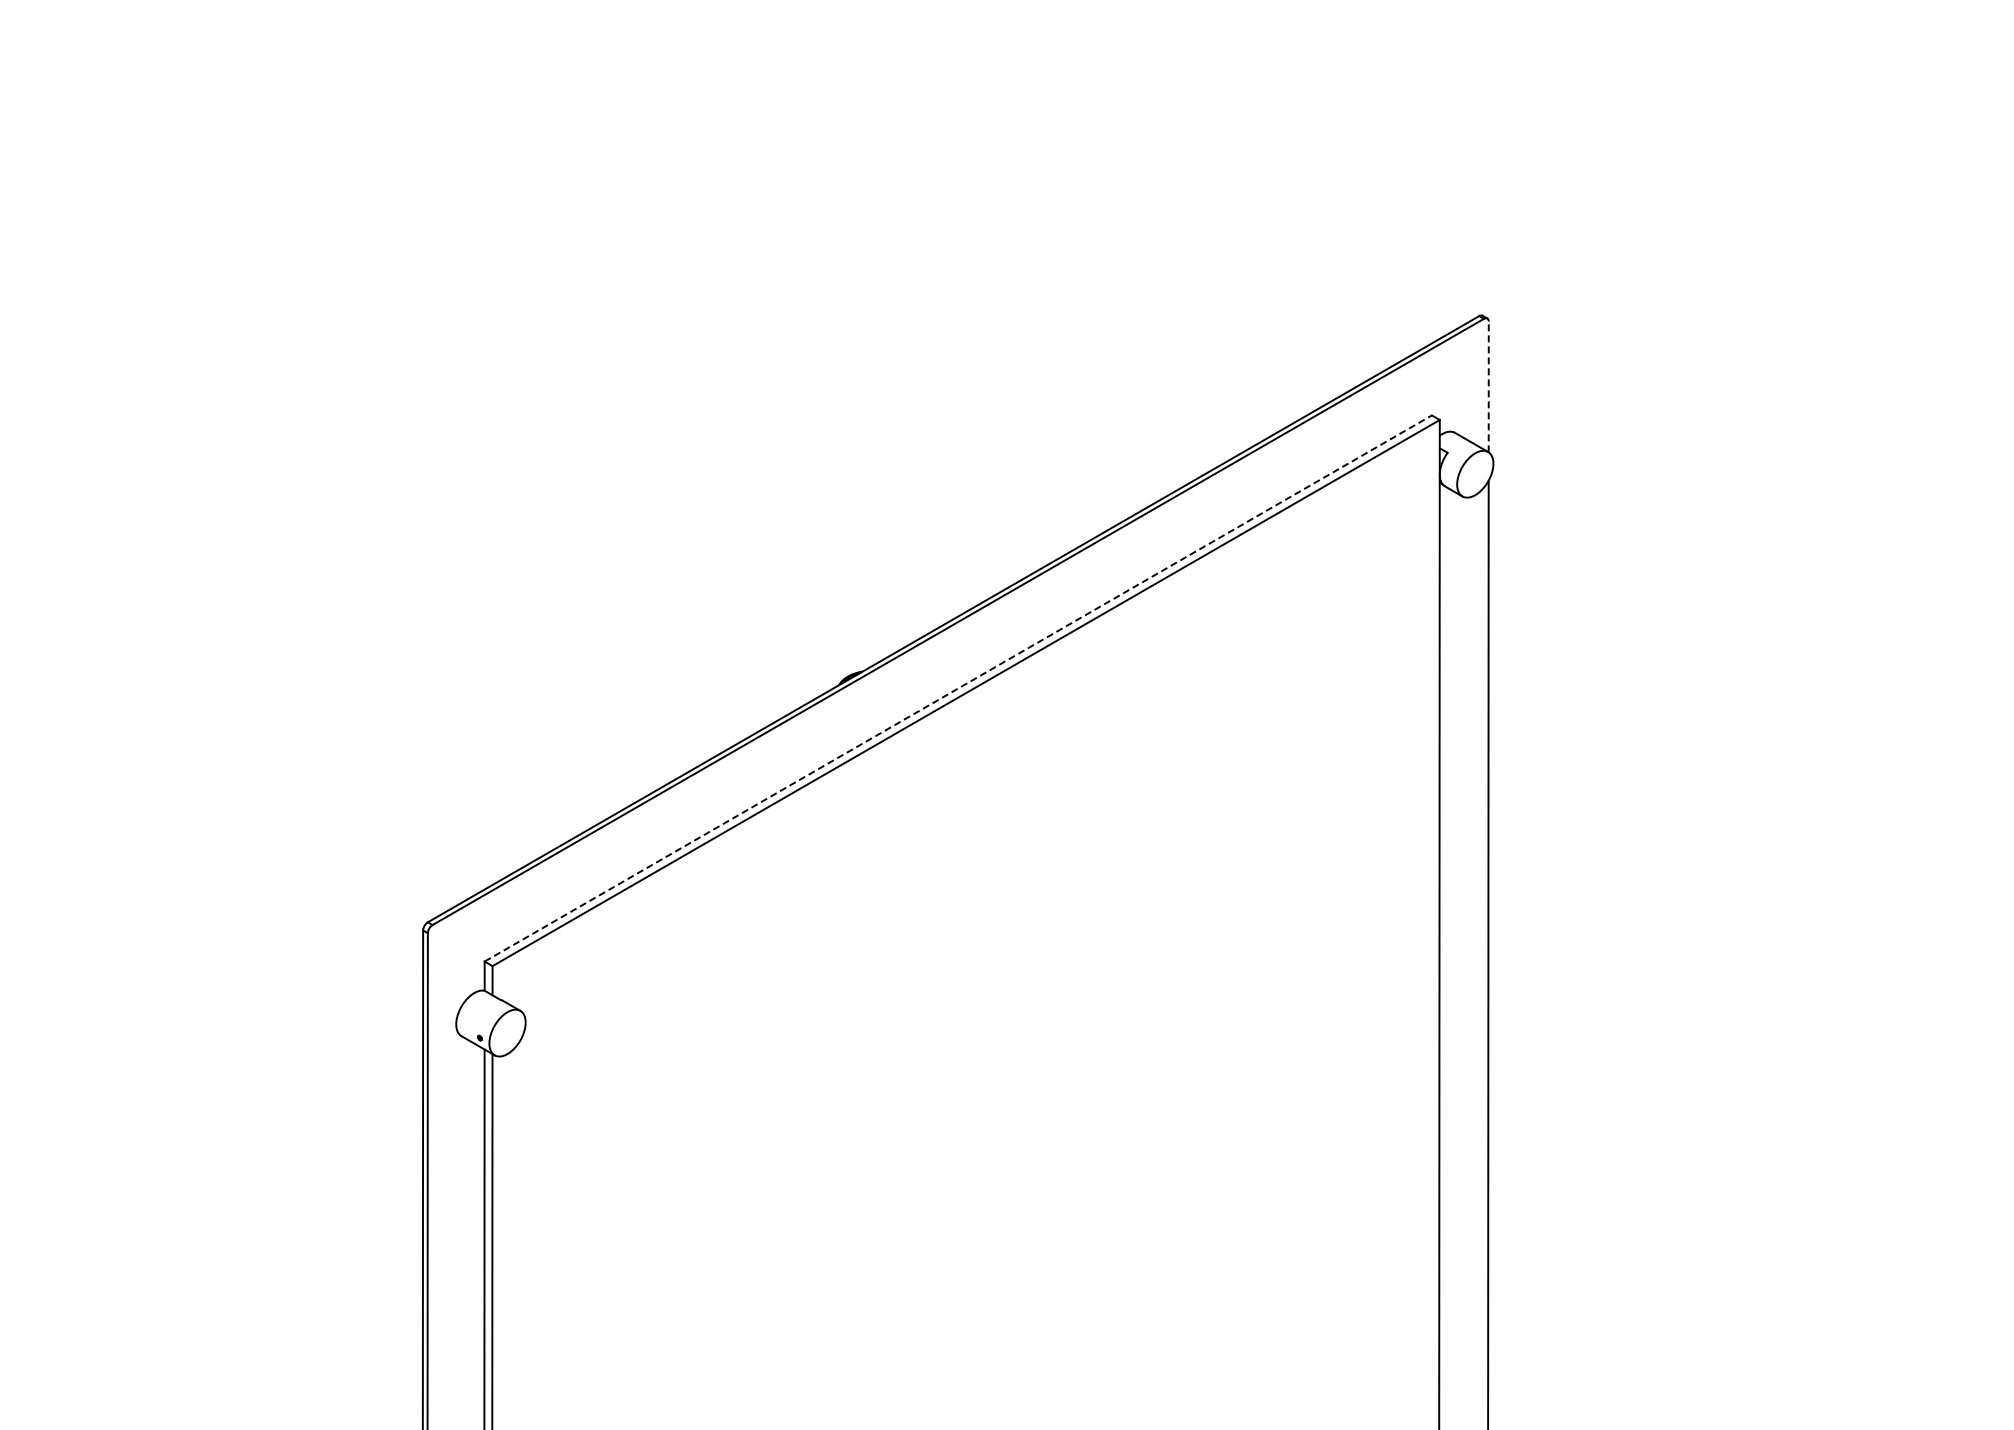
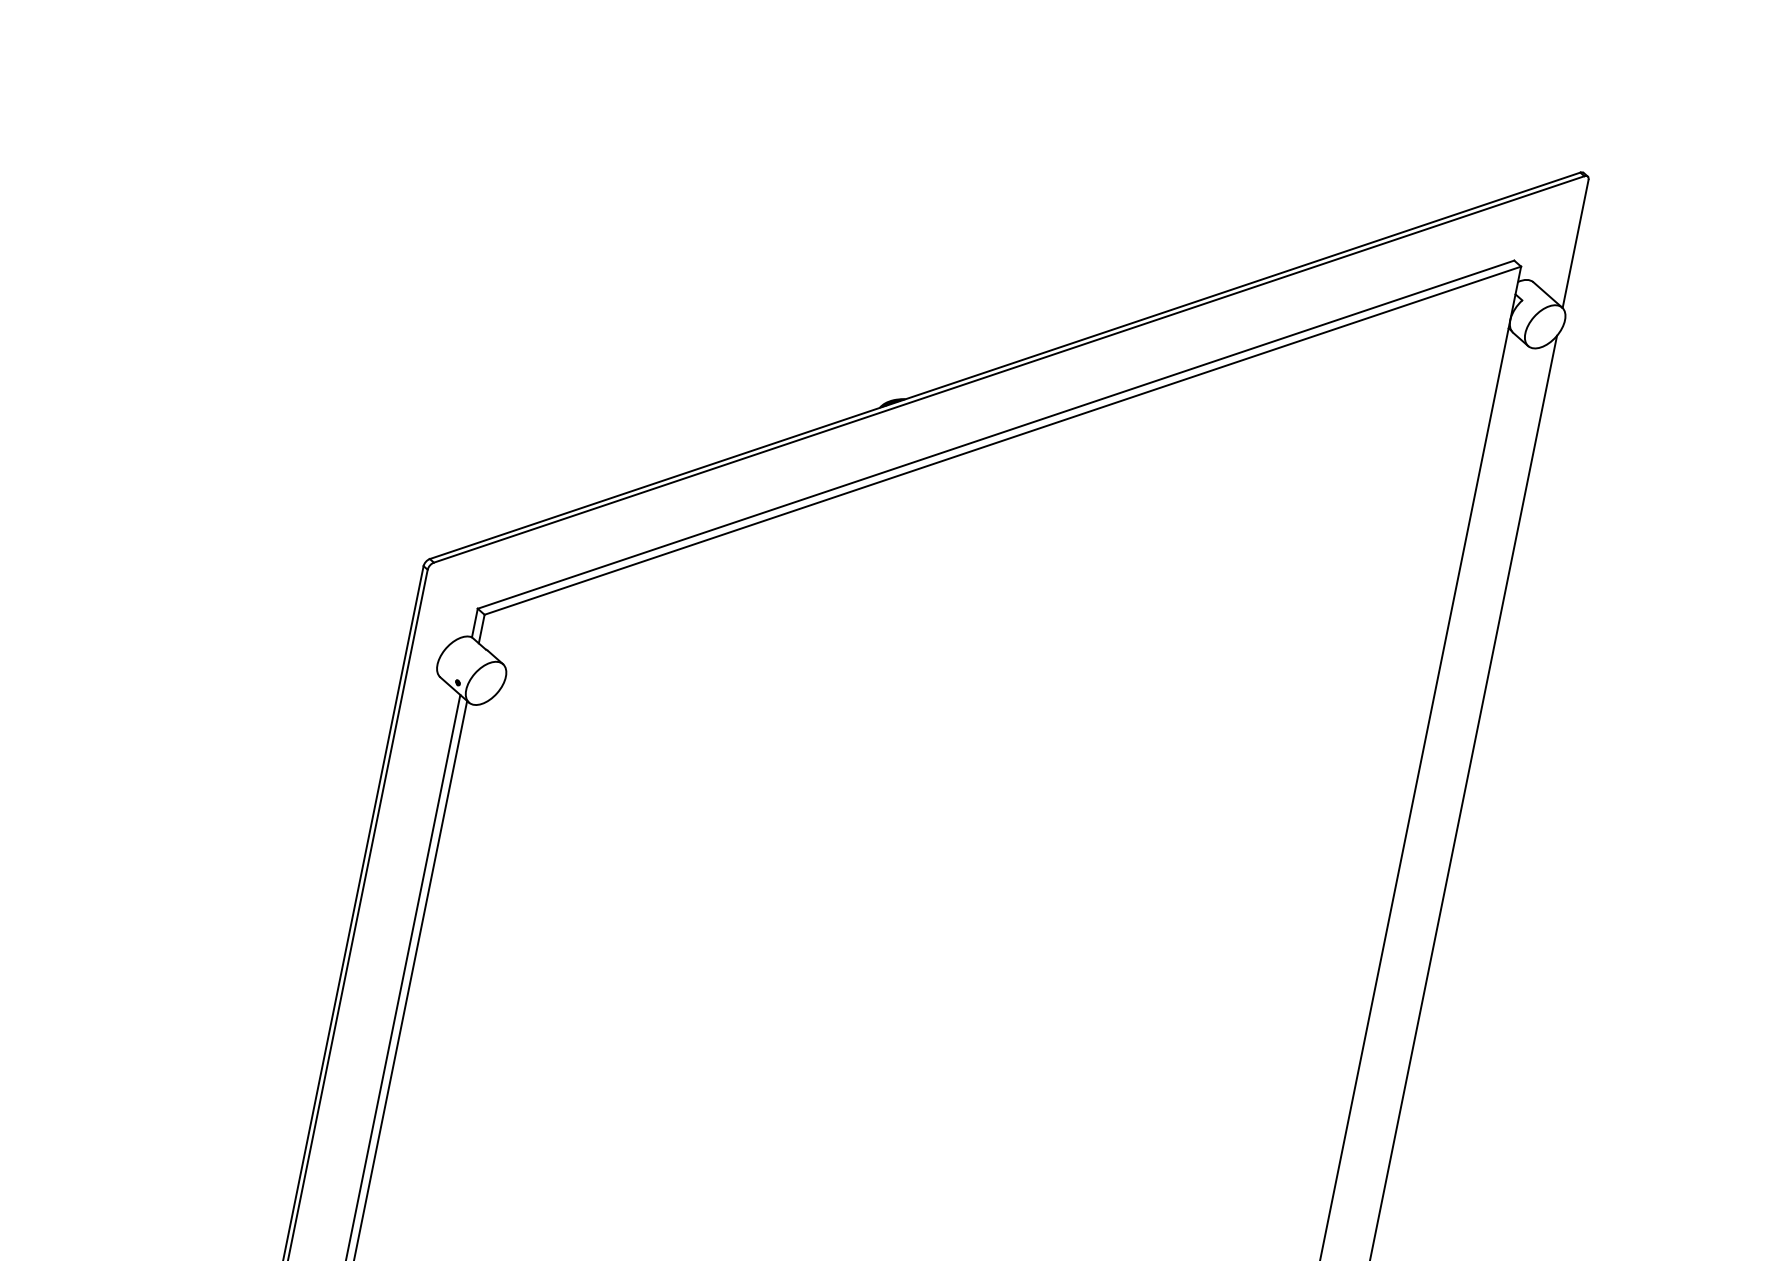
line: (1488, 386) -> (1575, 243), dashed -> solid
line: (958, 688) -> (996, 434), dashed -> solid

